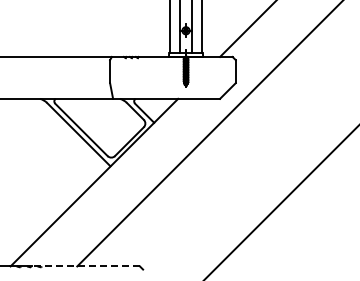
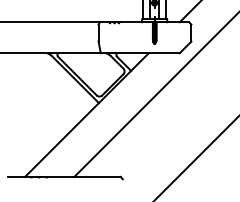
line: (85, 266) -> (80, 176), dashed -> solid

